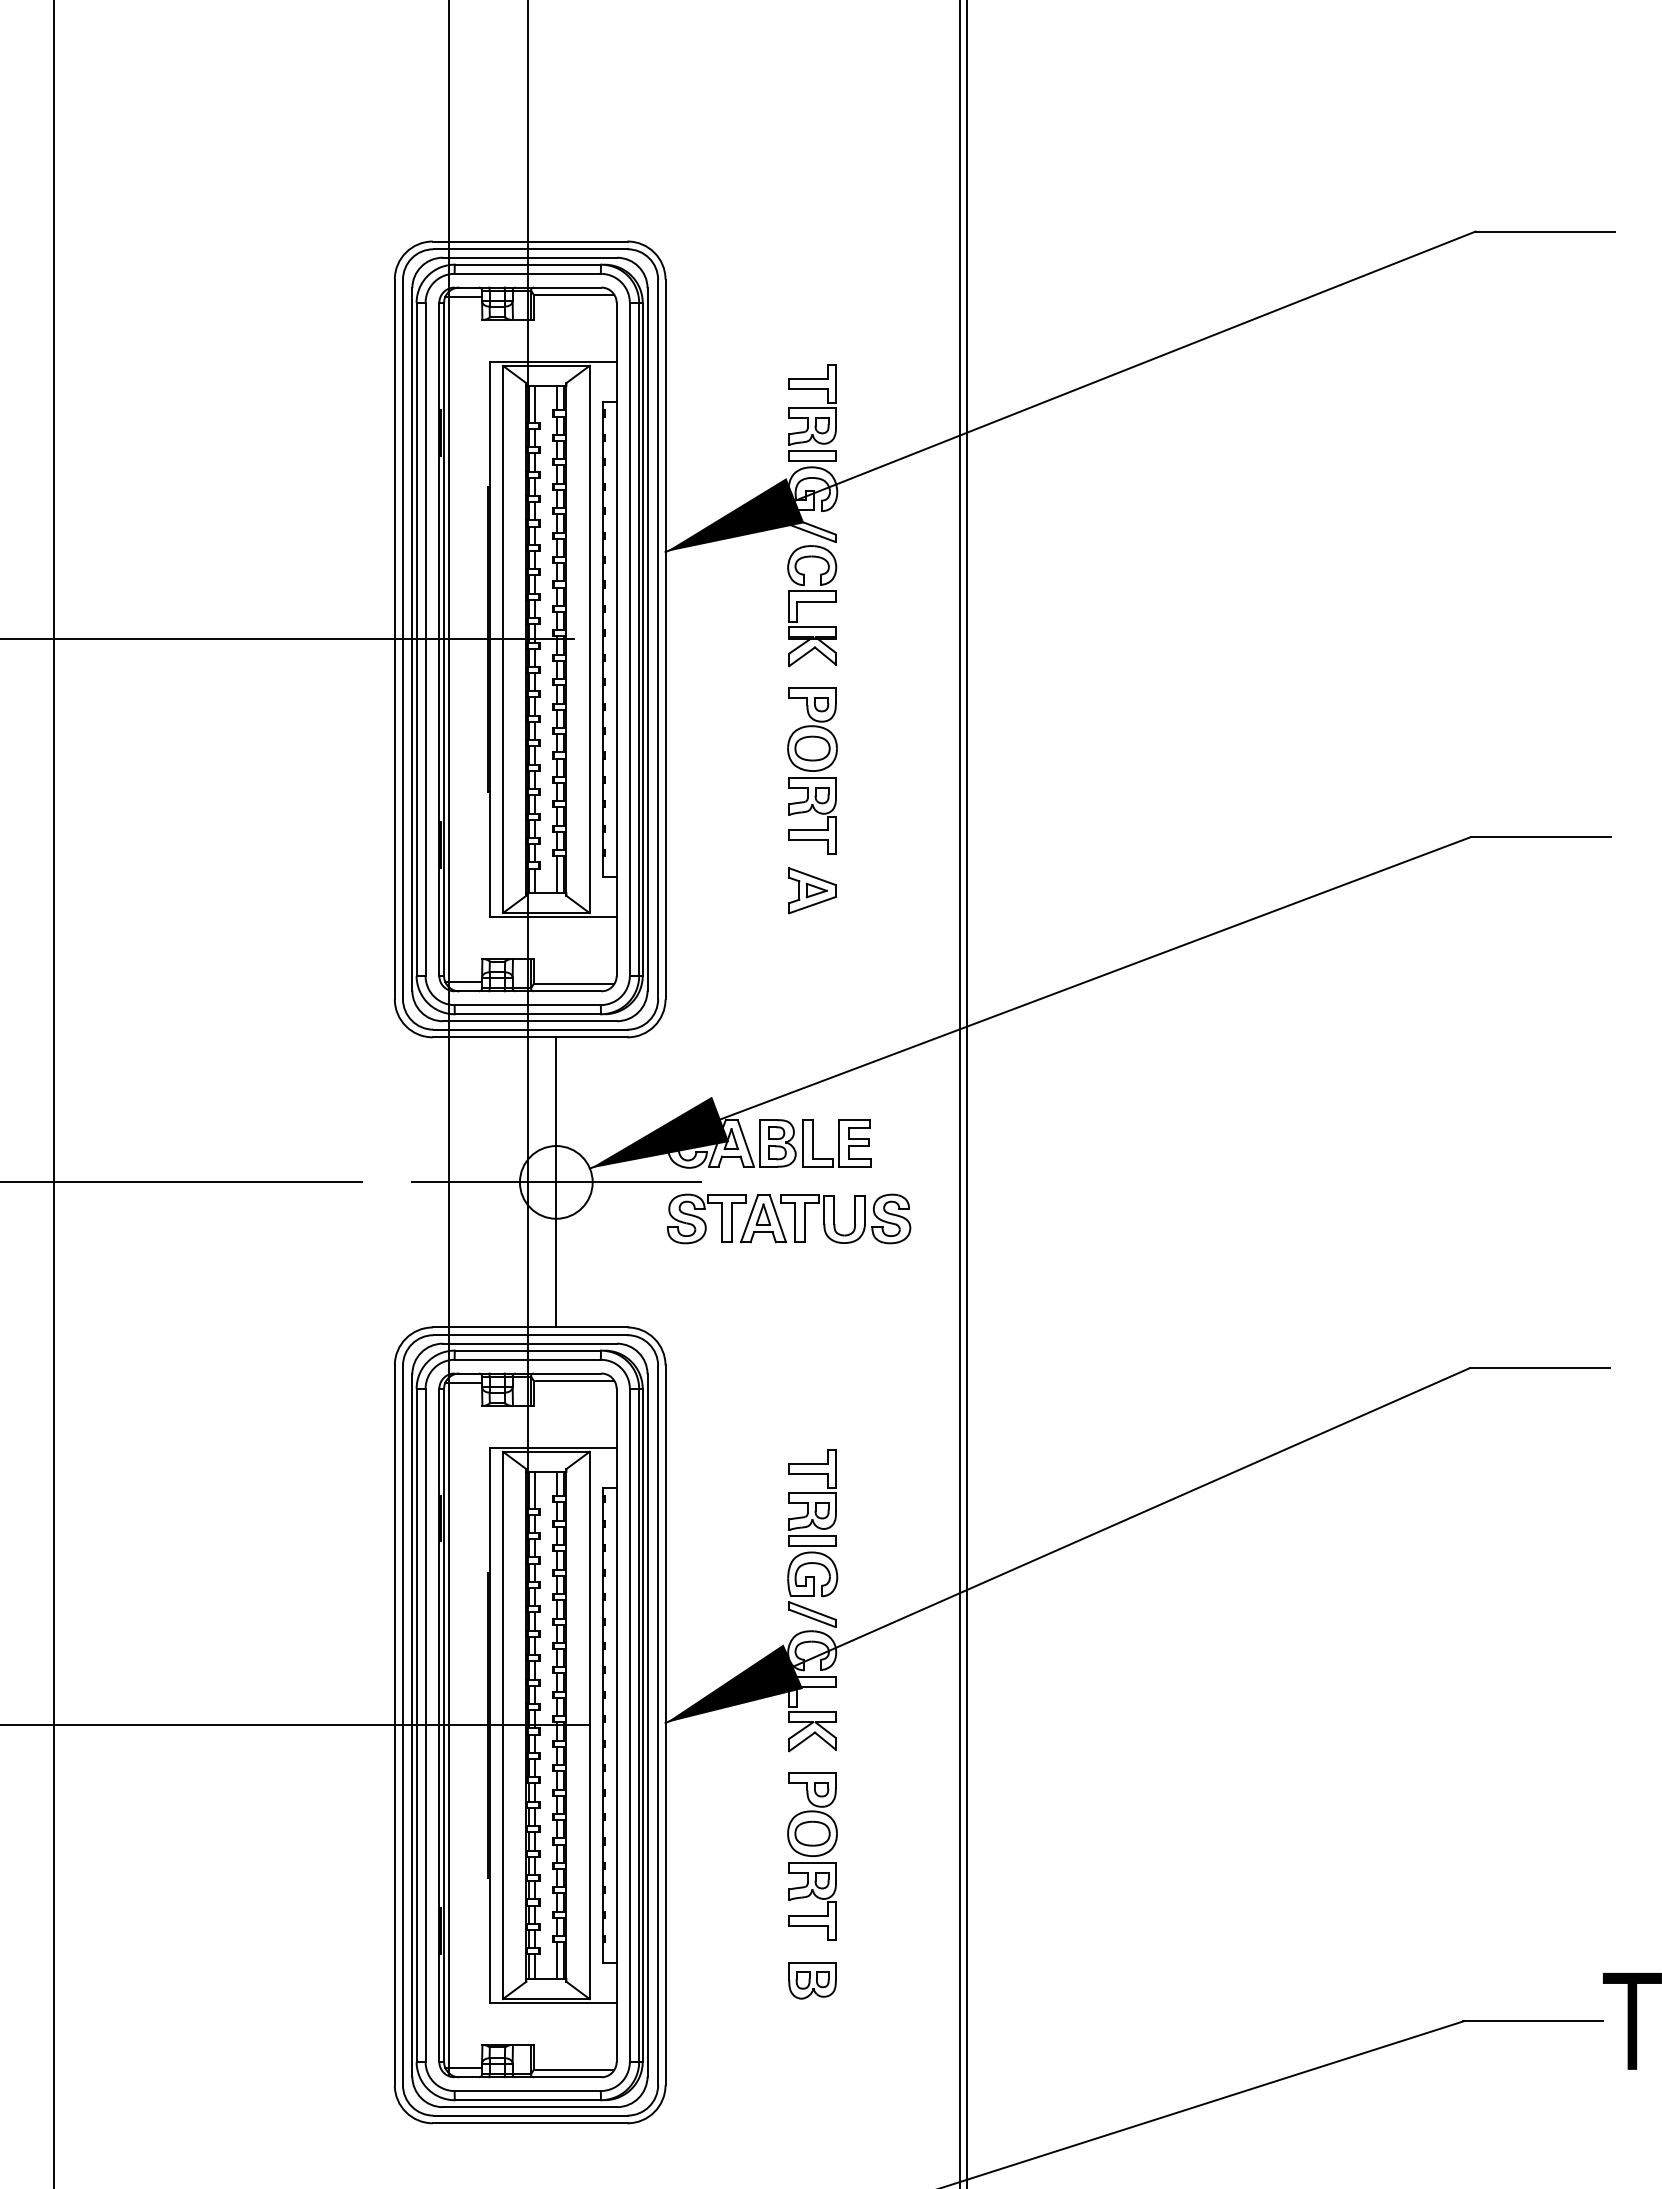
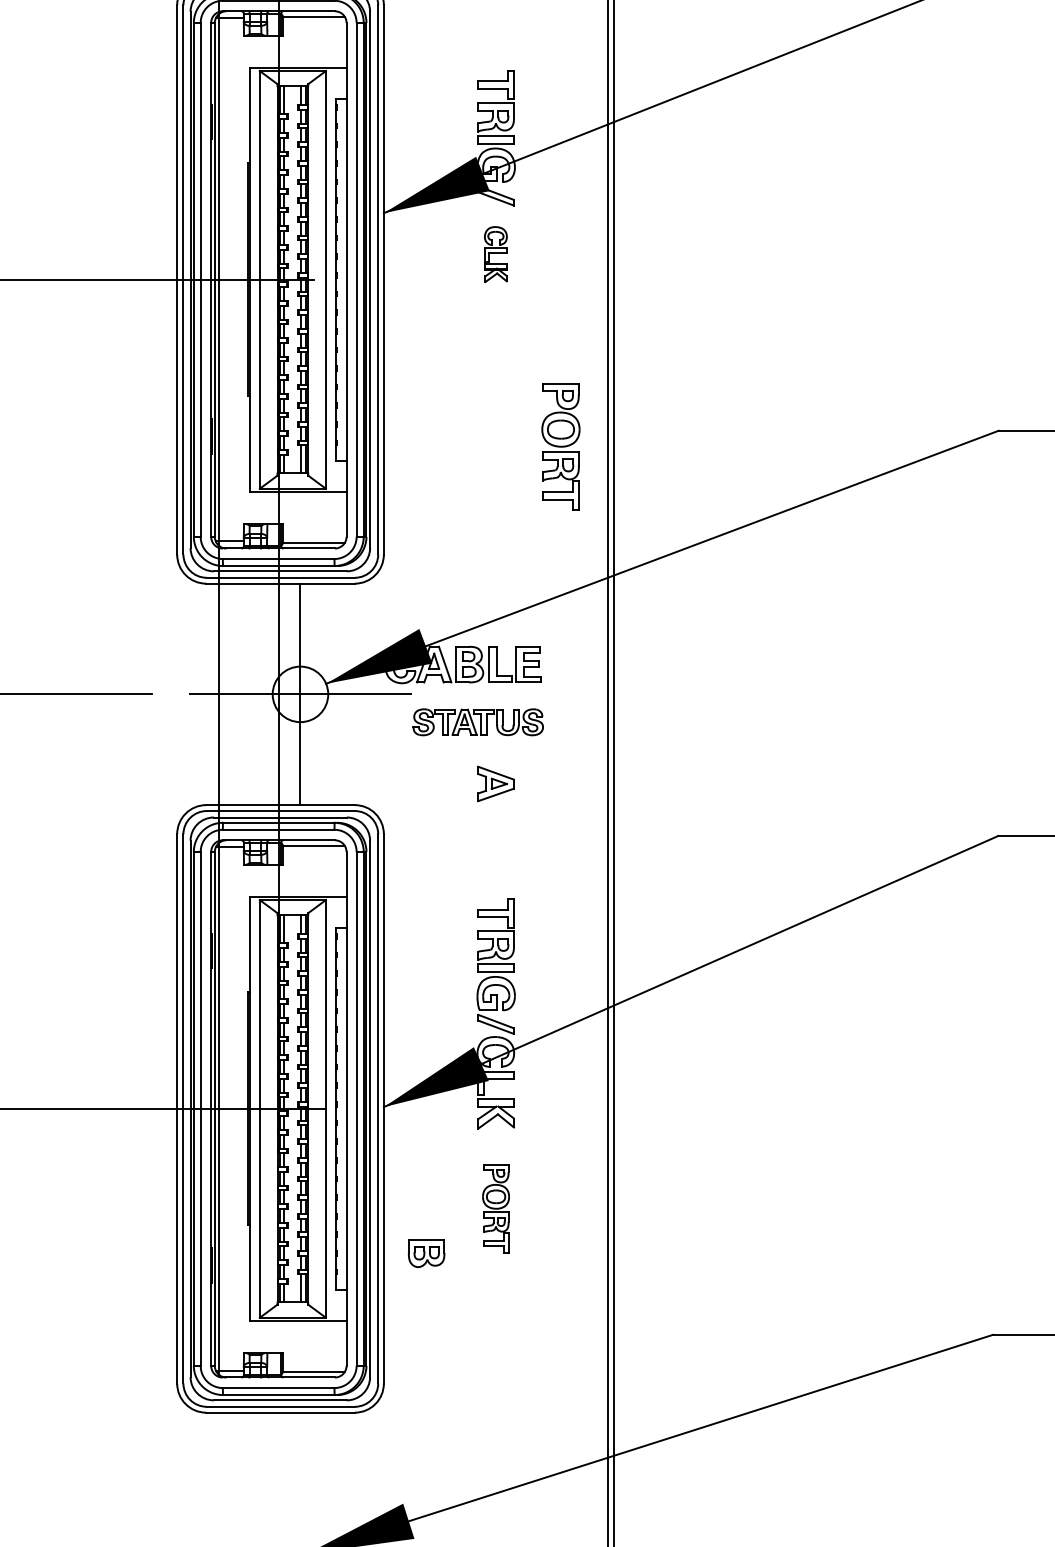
part: (812, 606) -> (496, 254), size x0.6
part: (812, 770) -> (560, 446), moved
part: (812, 890) -> (496, 783), moved
part: (789, 1218) -> (478, 721), size x0.7
part: (812, 1856) -> (496, 1208), size x0.7
part: (812, 1980) -> (426, 1253), moved

